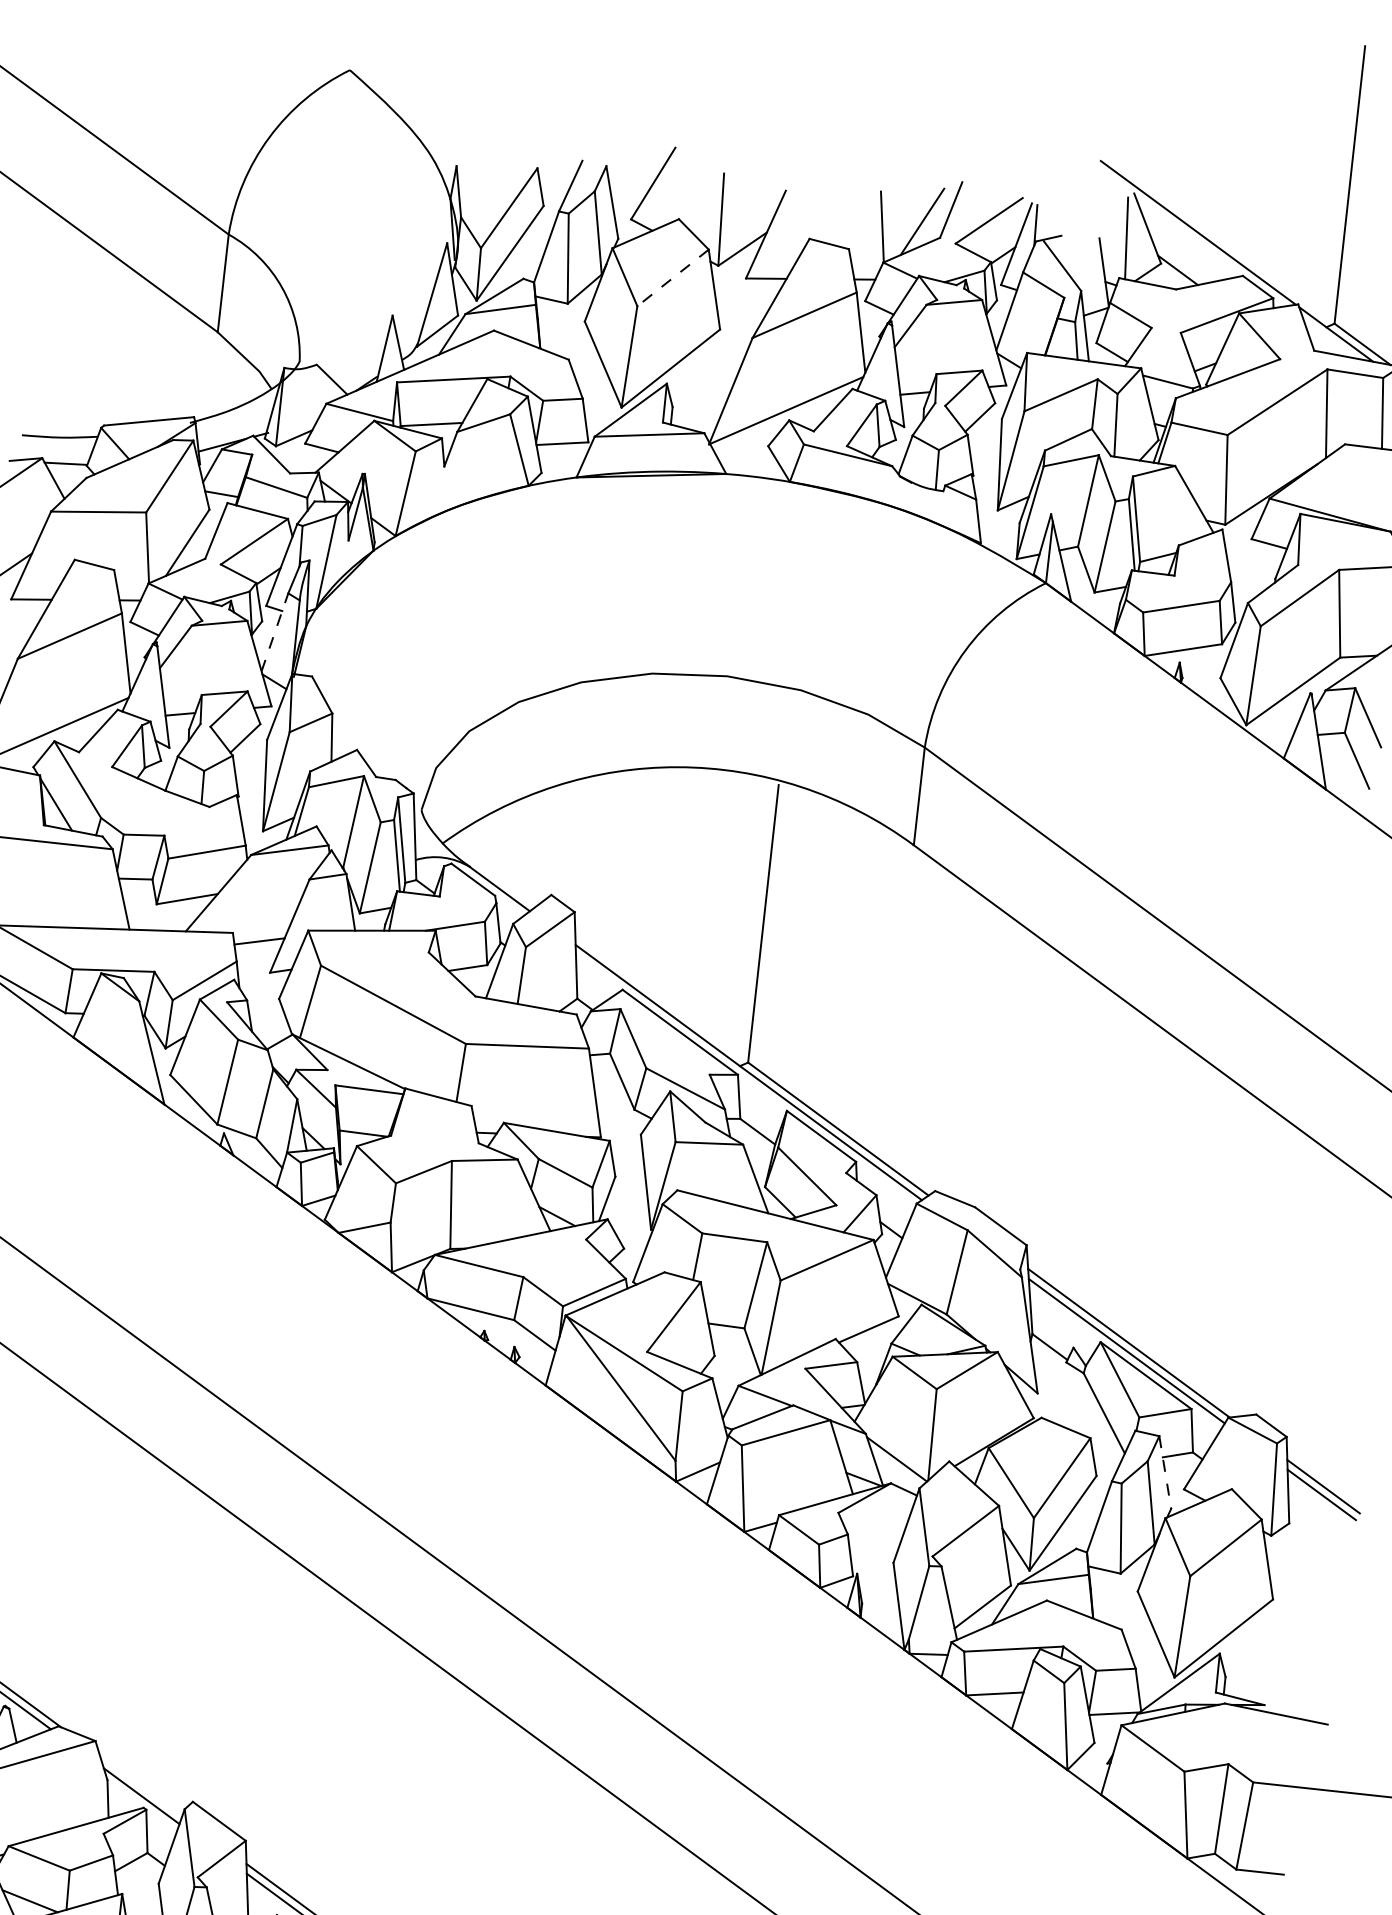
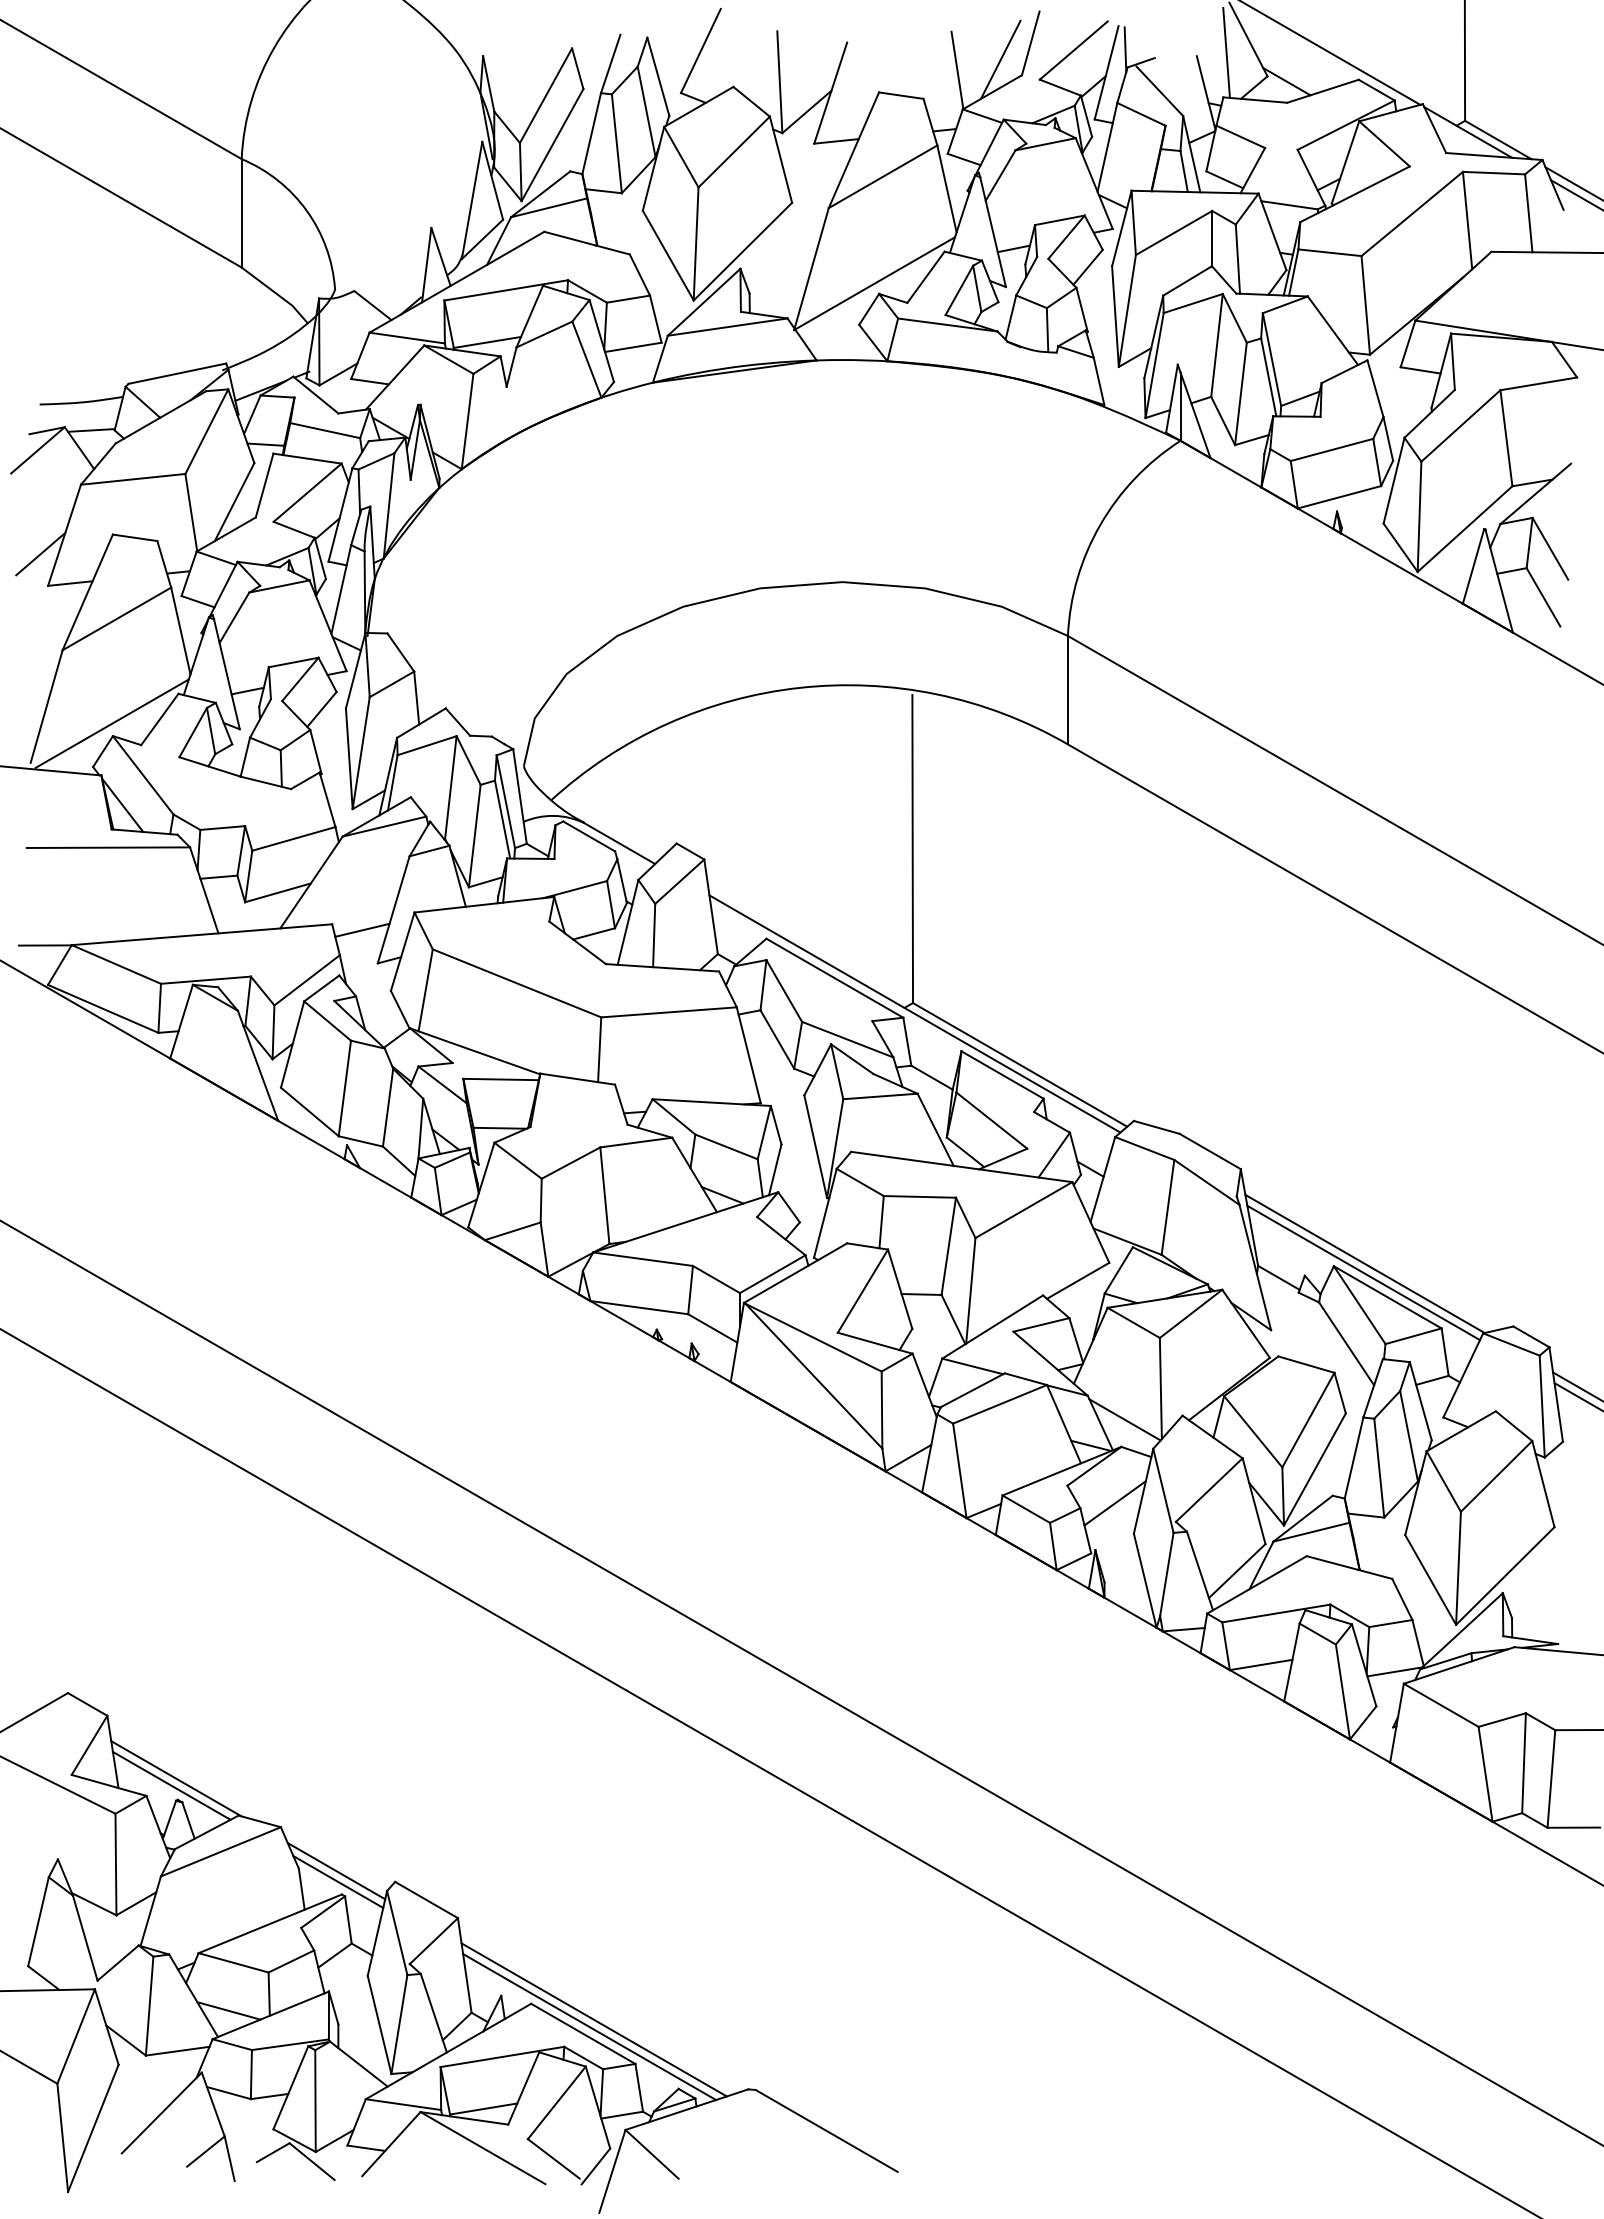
line: (672, 278) -> (733, 152), dashed -> solid
line: (275, 632) -> (341, 589), dashed -> solid
line: (1165, 1472) -> (1420, 1401), dashed -> solid
line: (879, 1533) -> (1114, 1503), added
line: (141, 1786) -> (336, 1871), added

